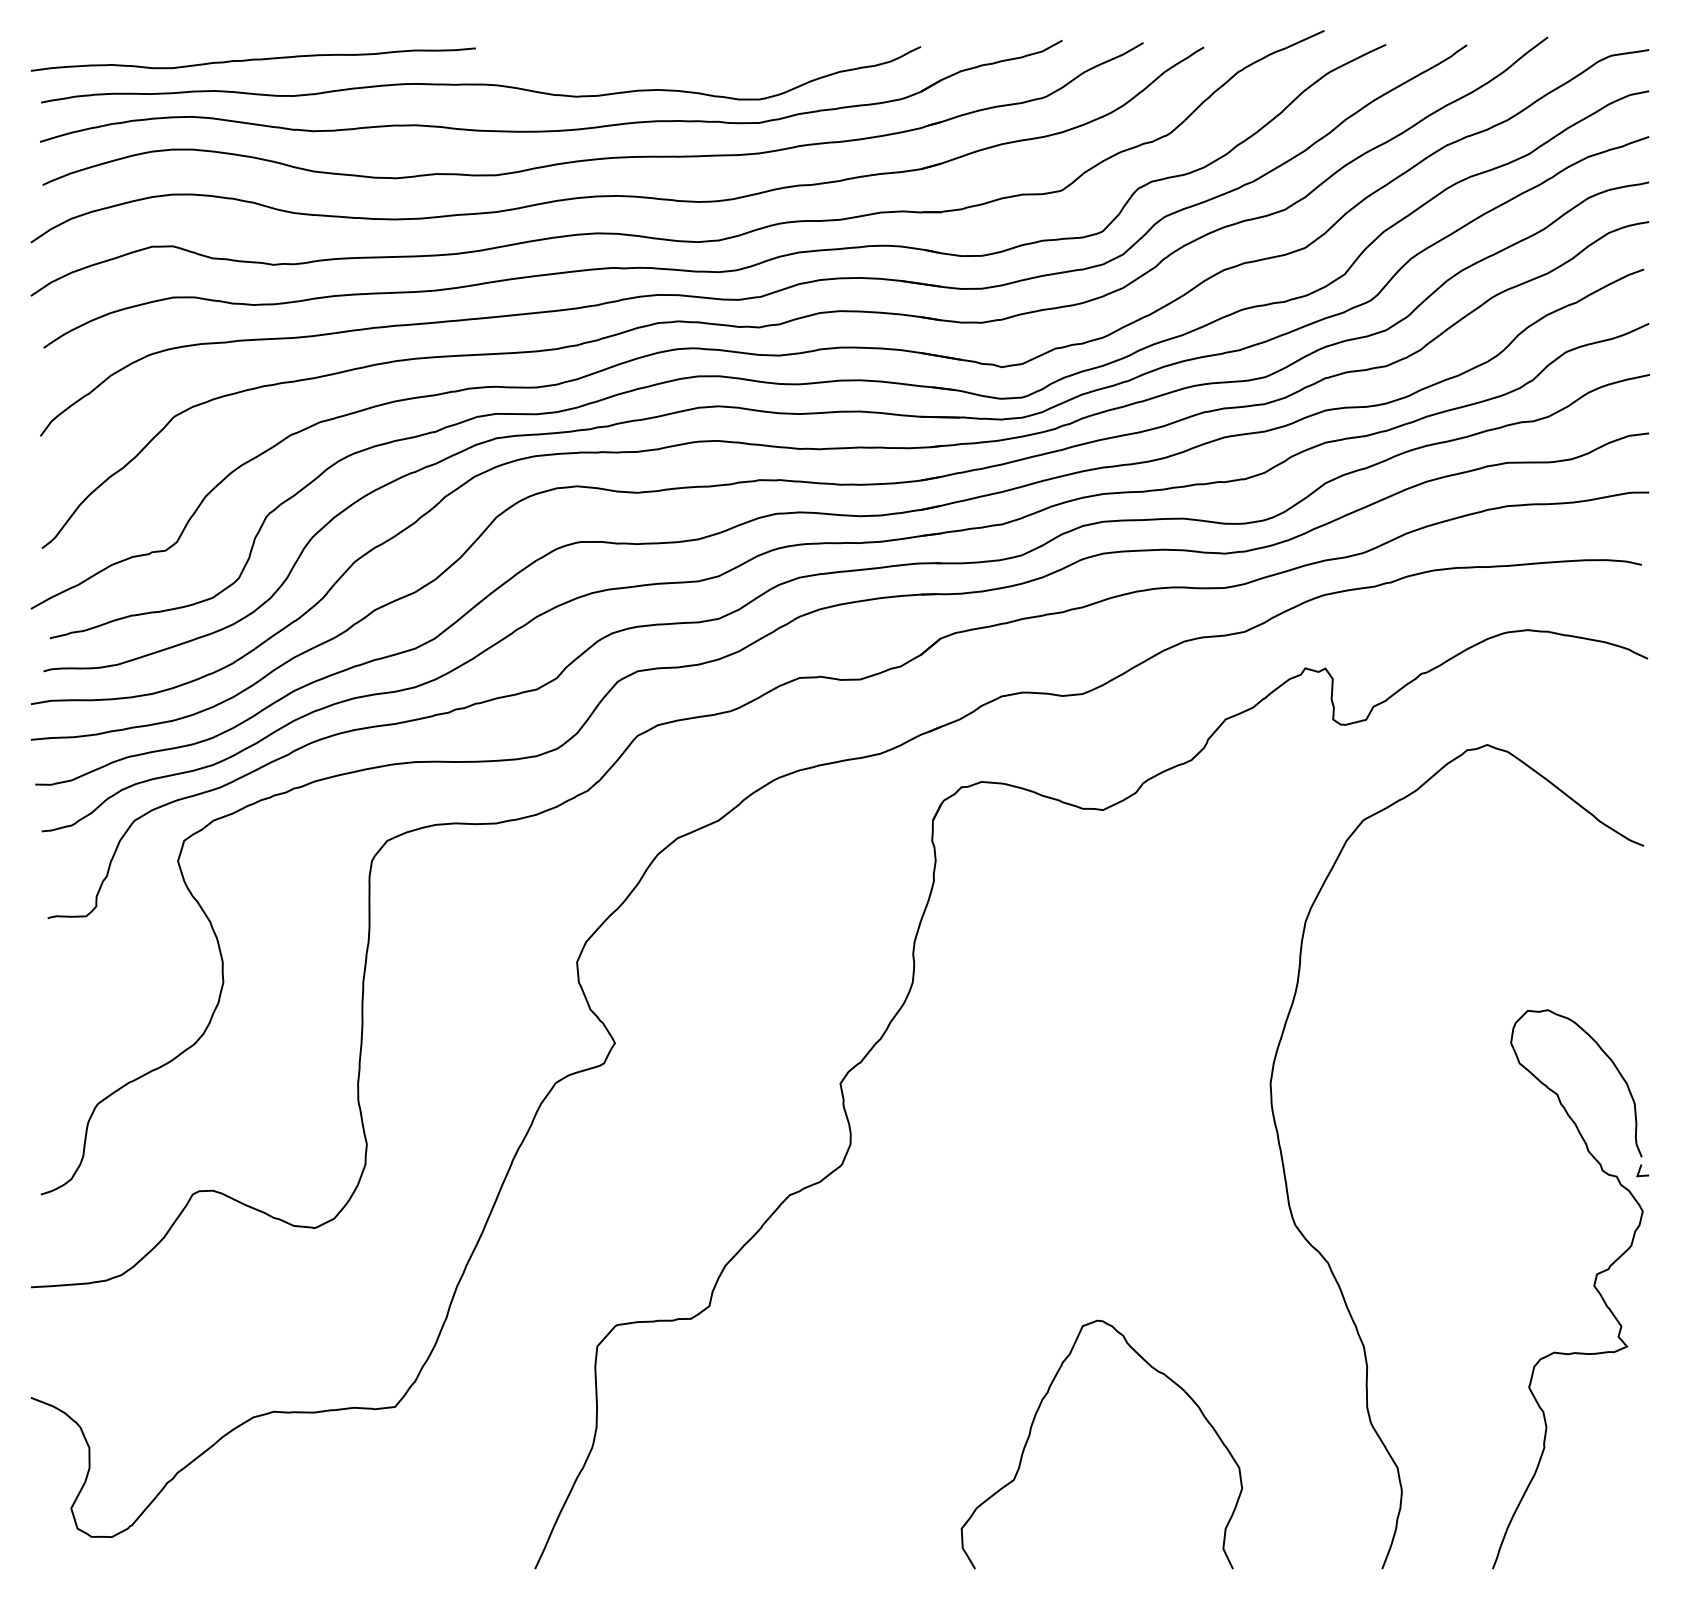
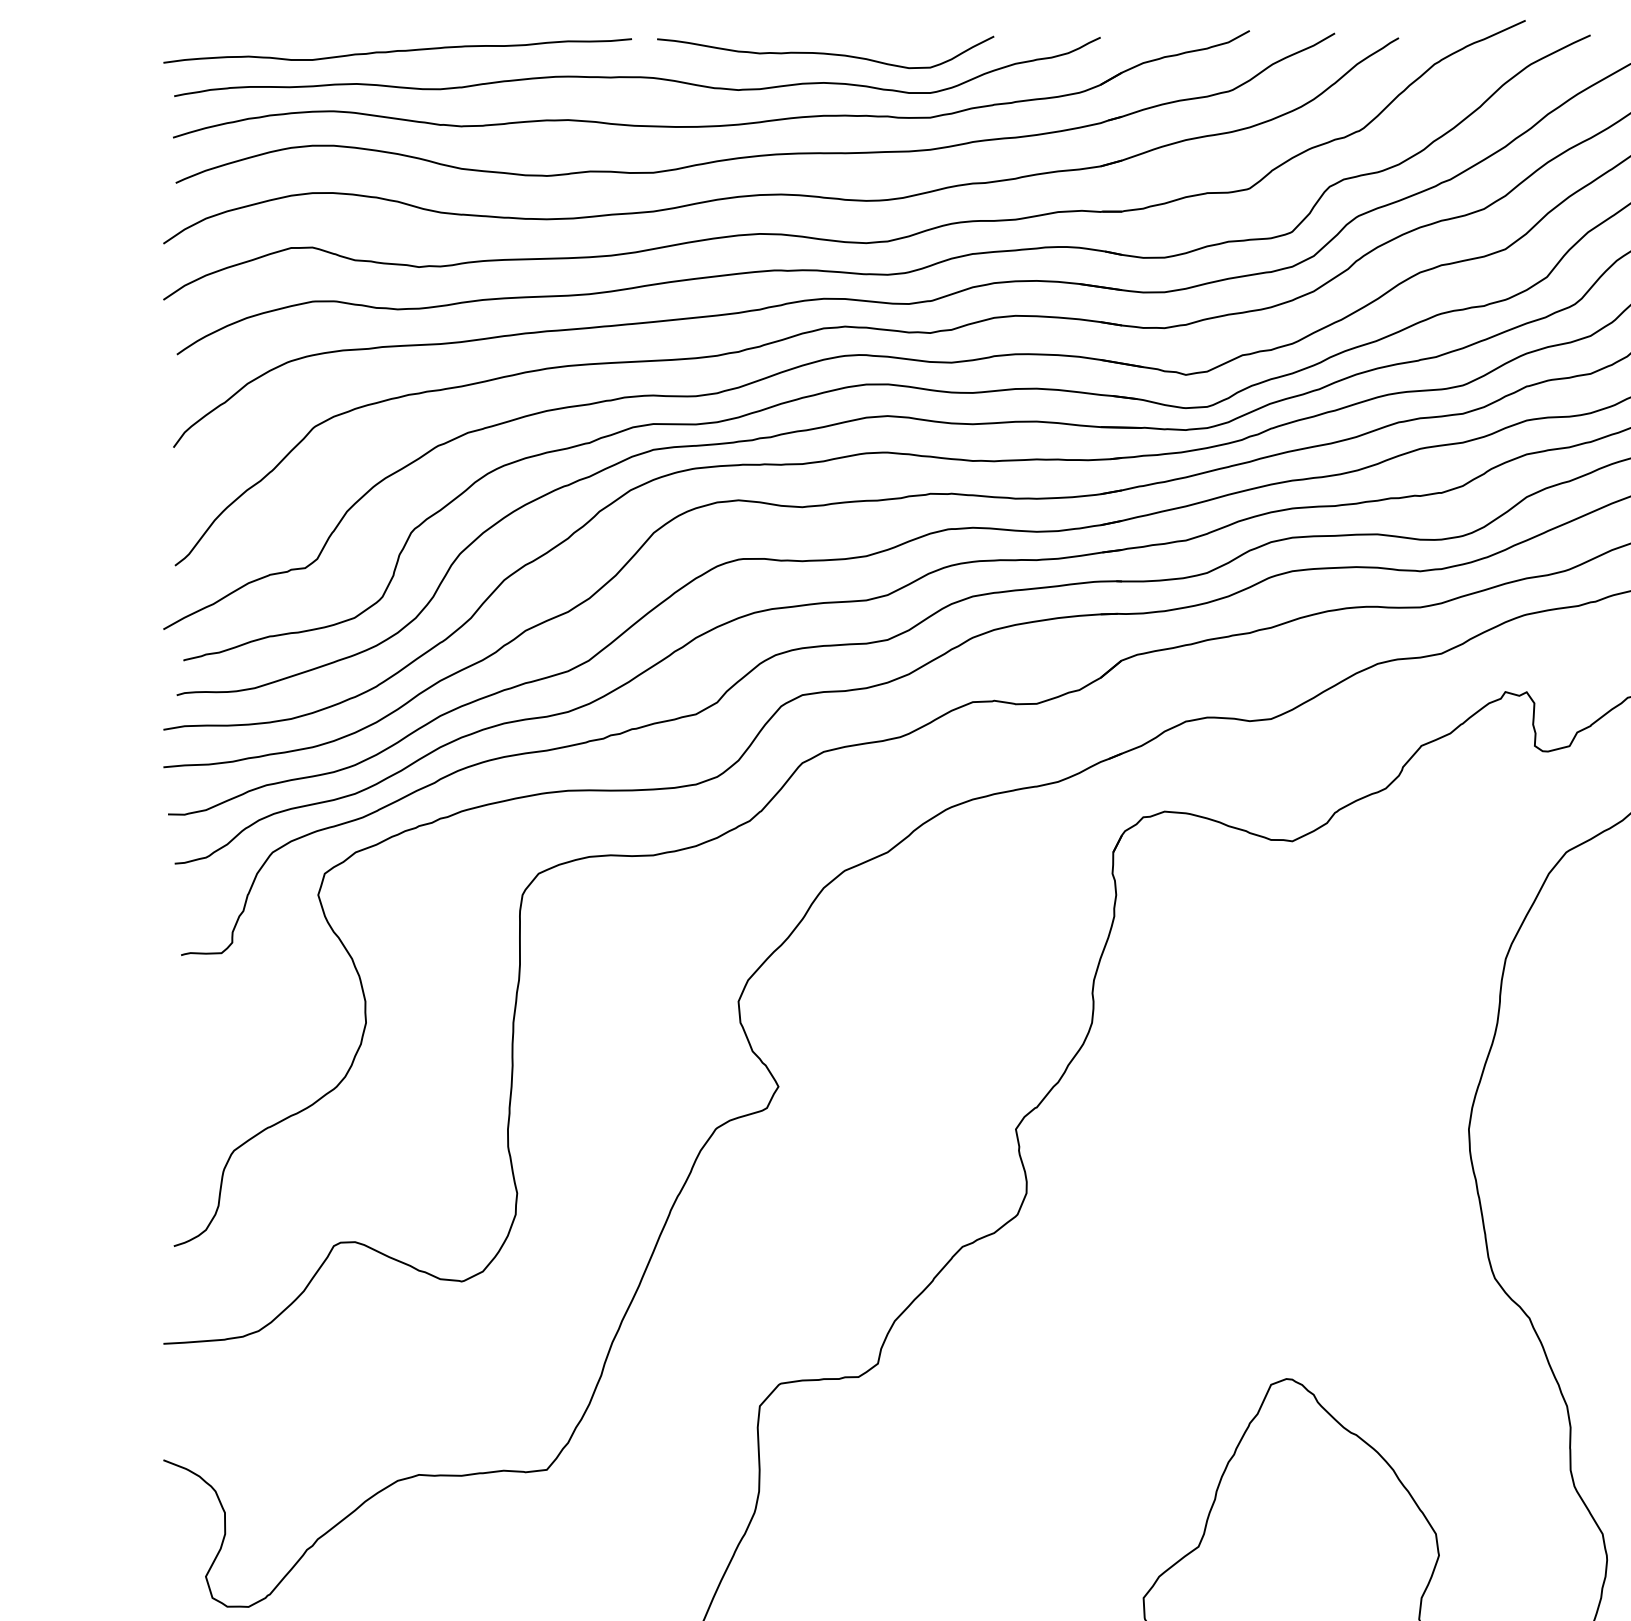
curve: (659, 61) -> (825, 52), added

